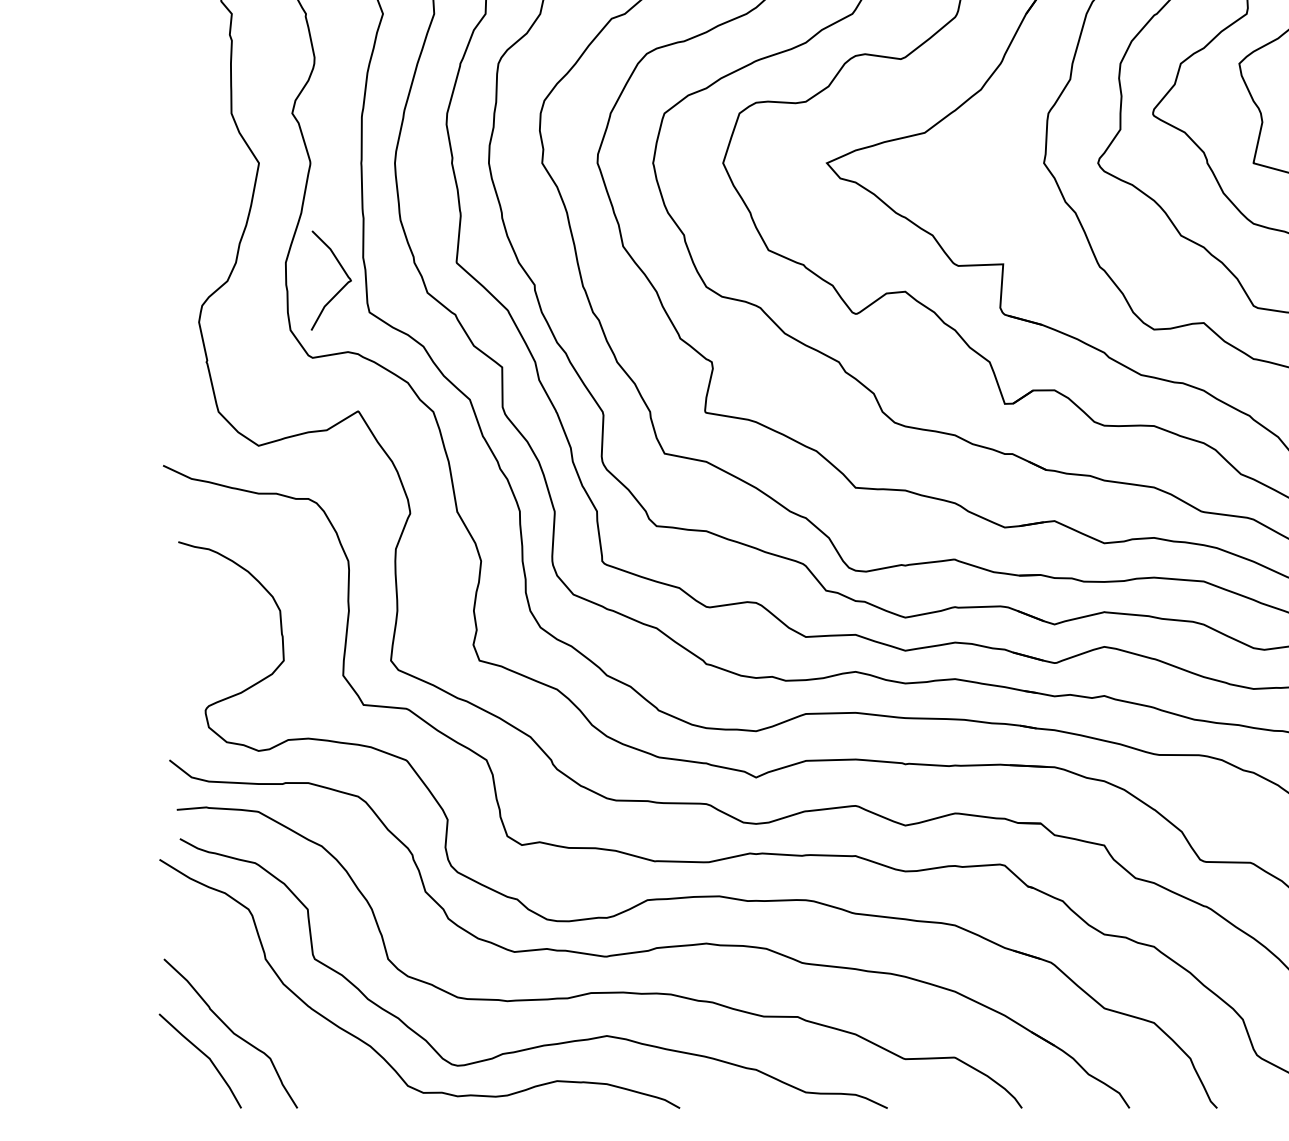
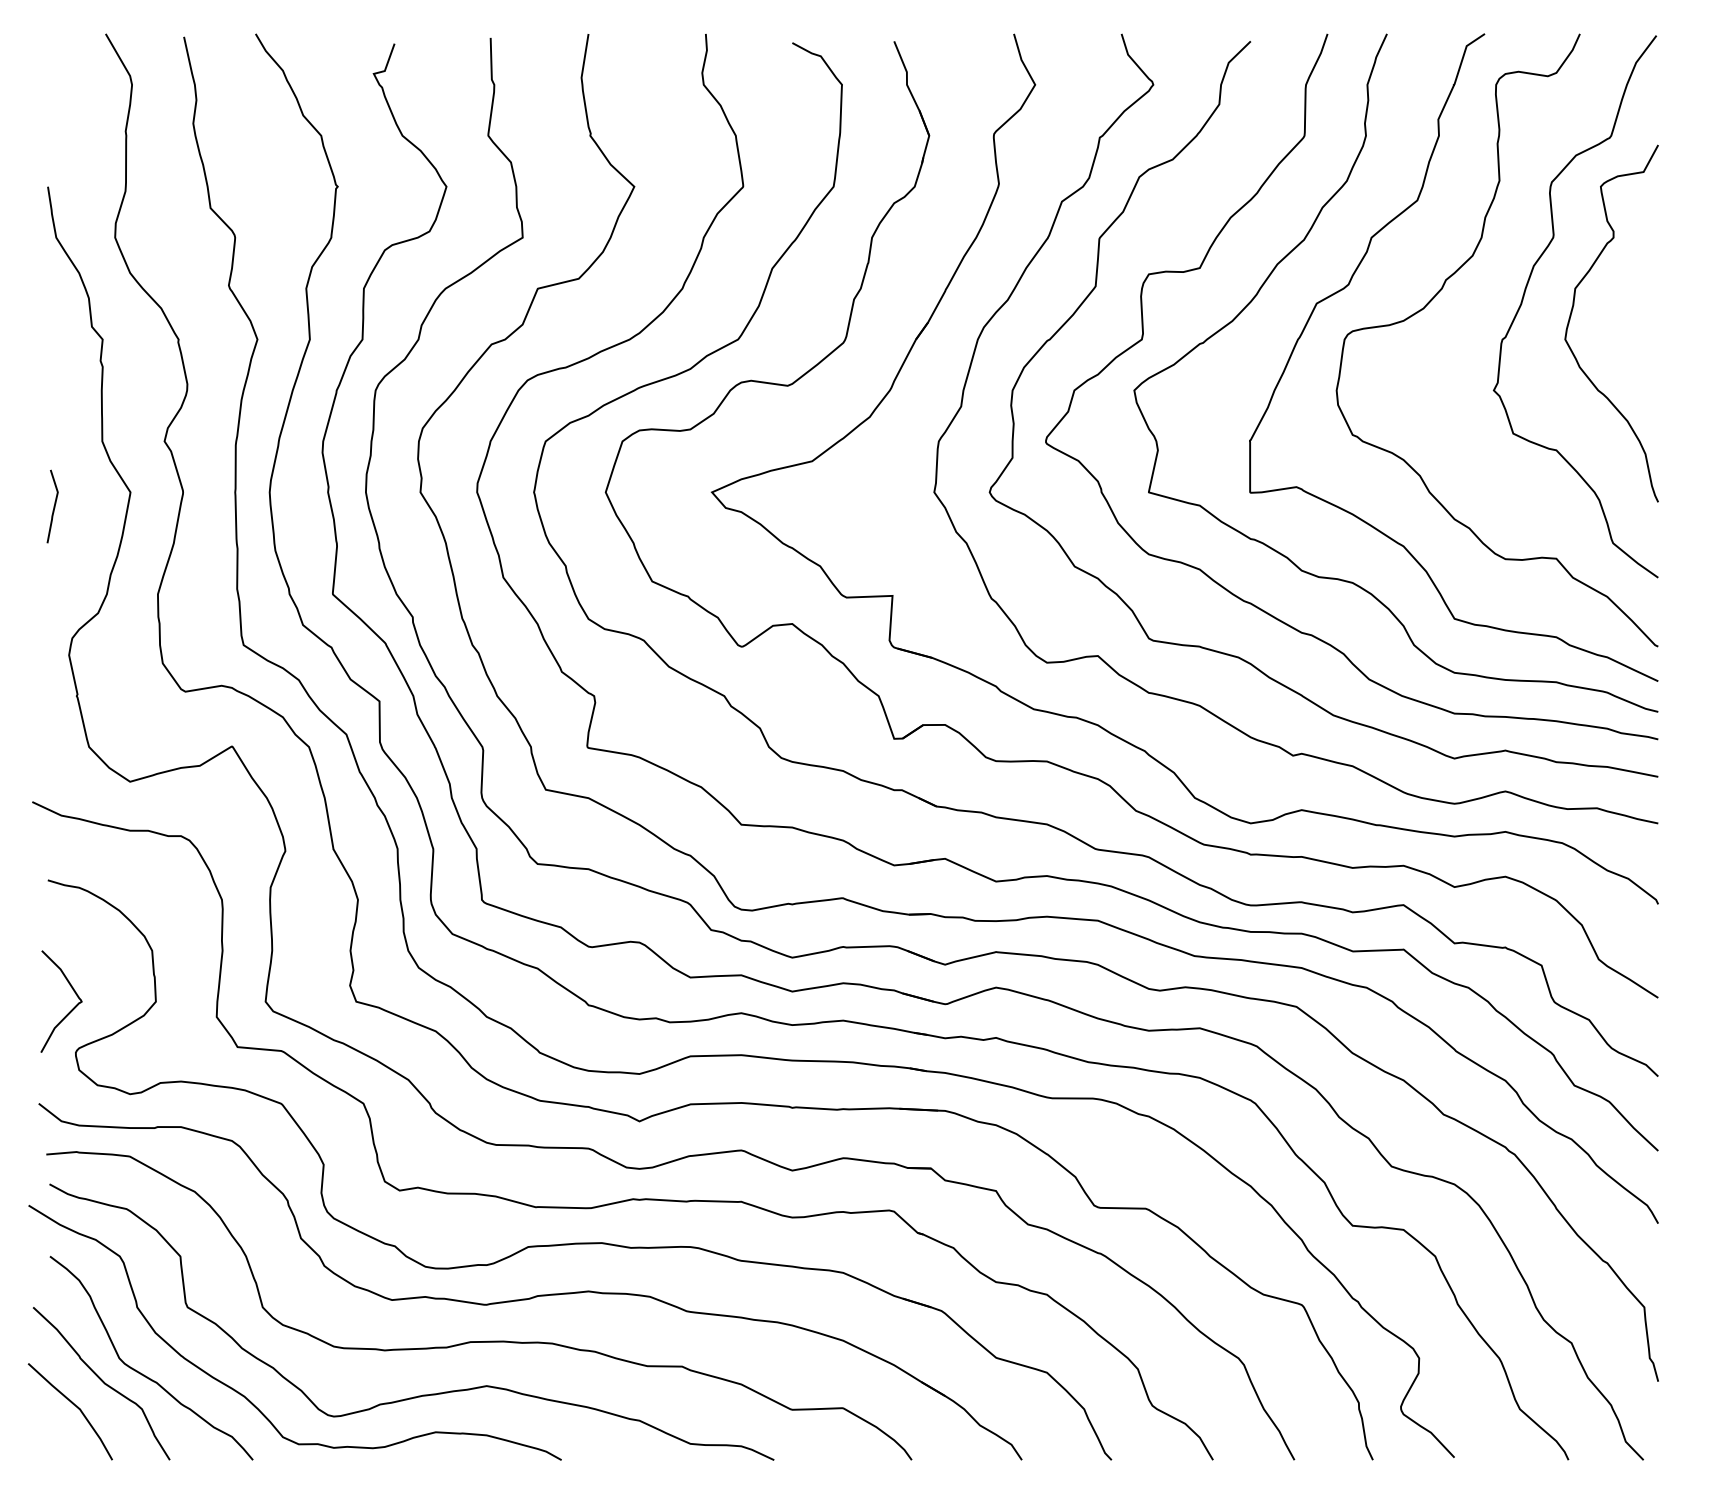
line: (183, 177) -> (53, 506), added
curve: (340, 289) -> (70, 1010), moved
curve: (272, 1024) -> (144, 1374), added

